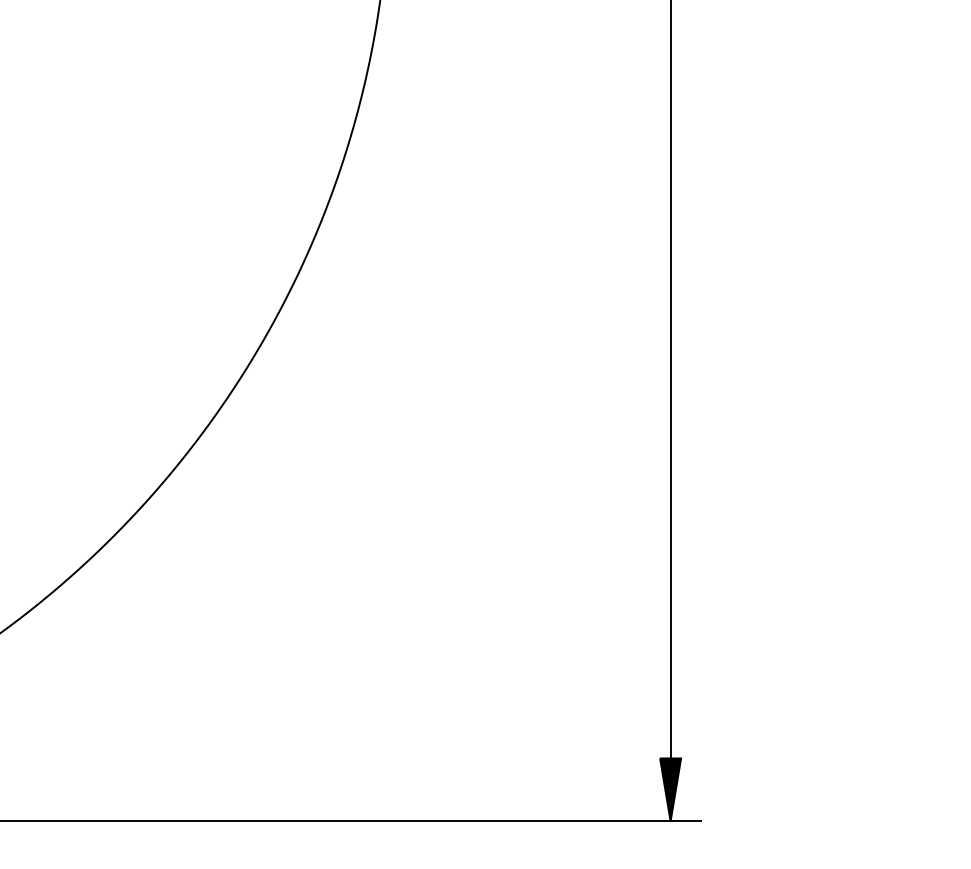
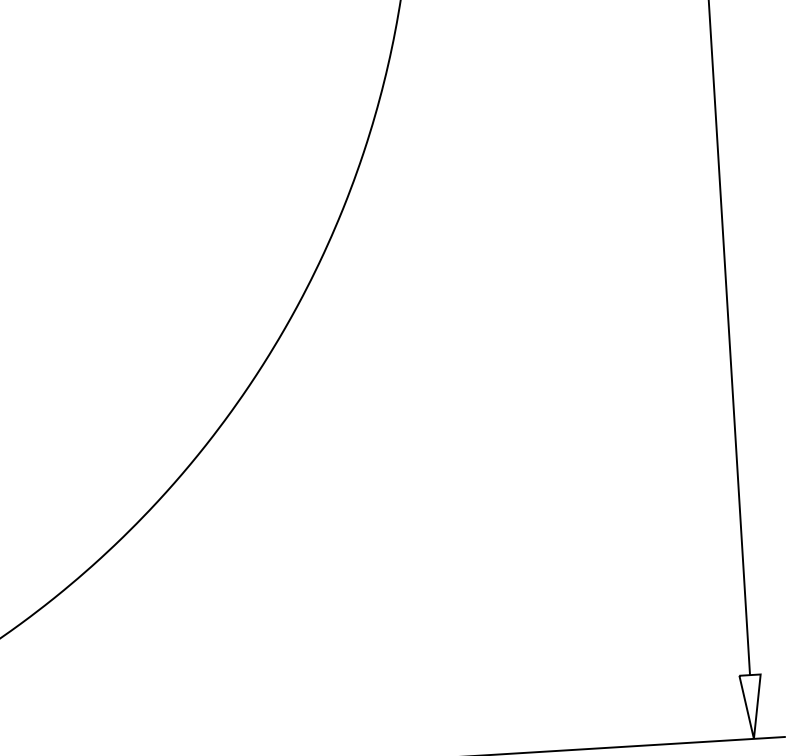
fill: (670, 789) -> (751, 706), removed

